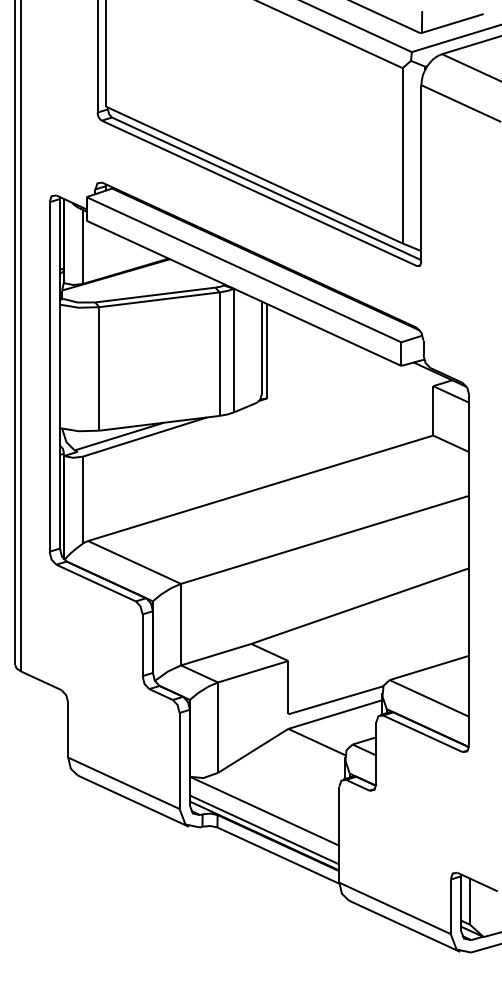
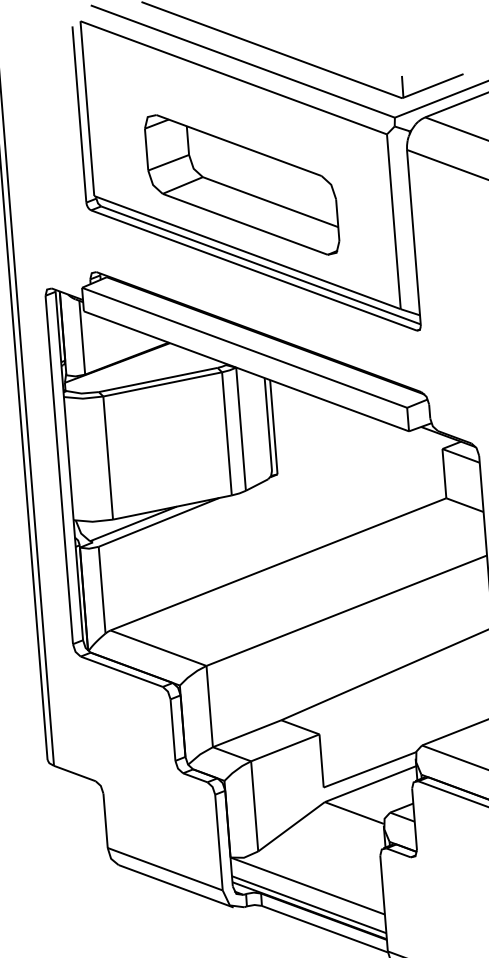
part: (254, 107) -> (242, 185), added

